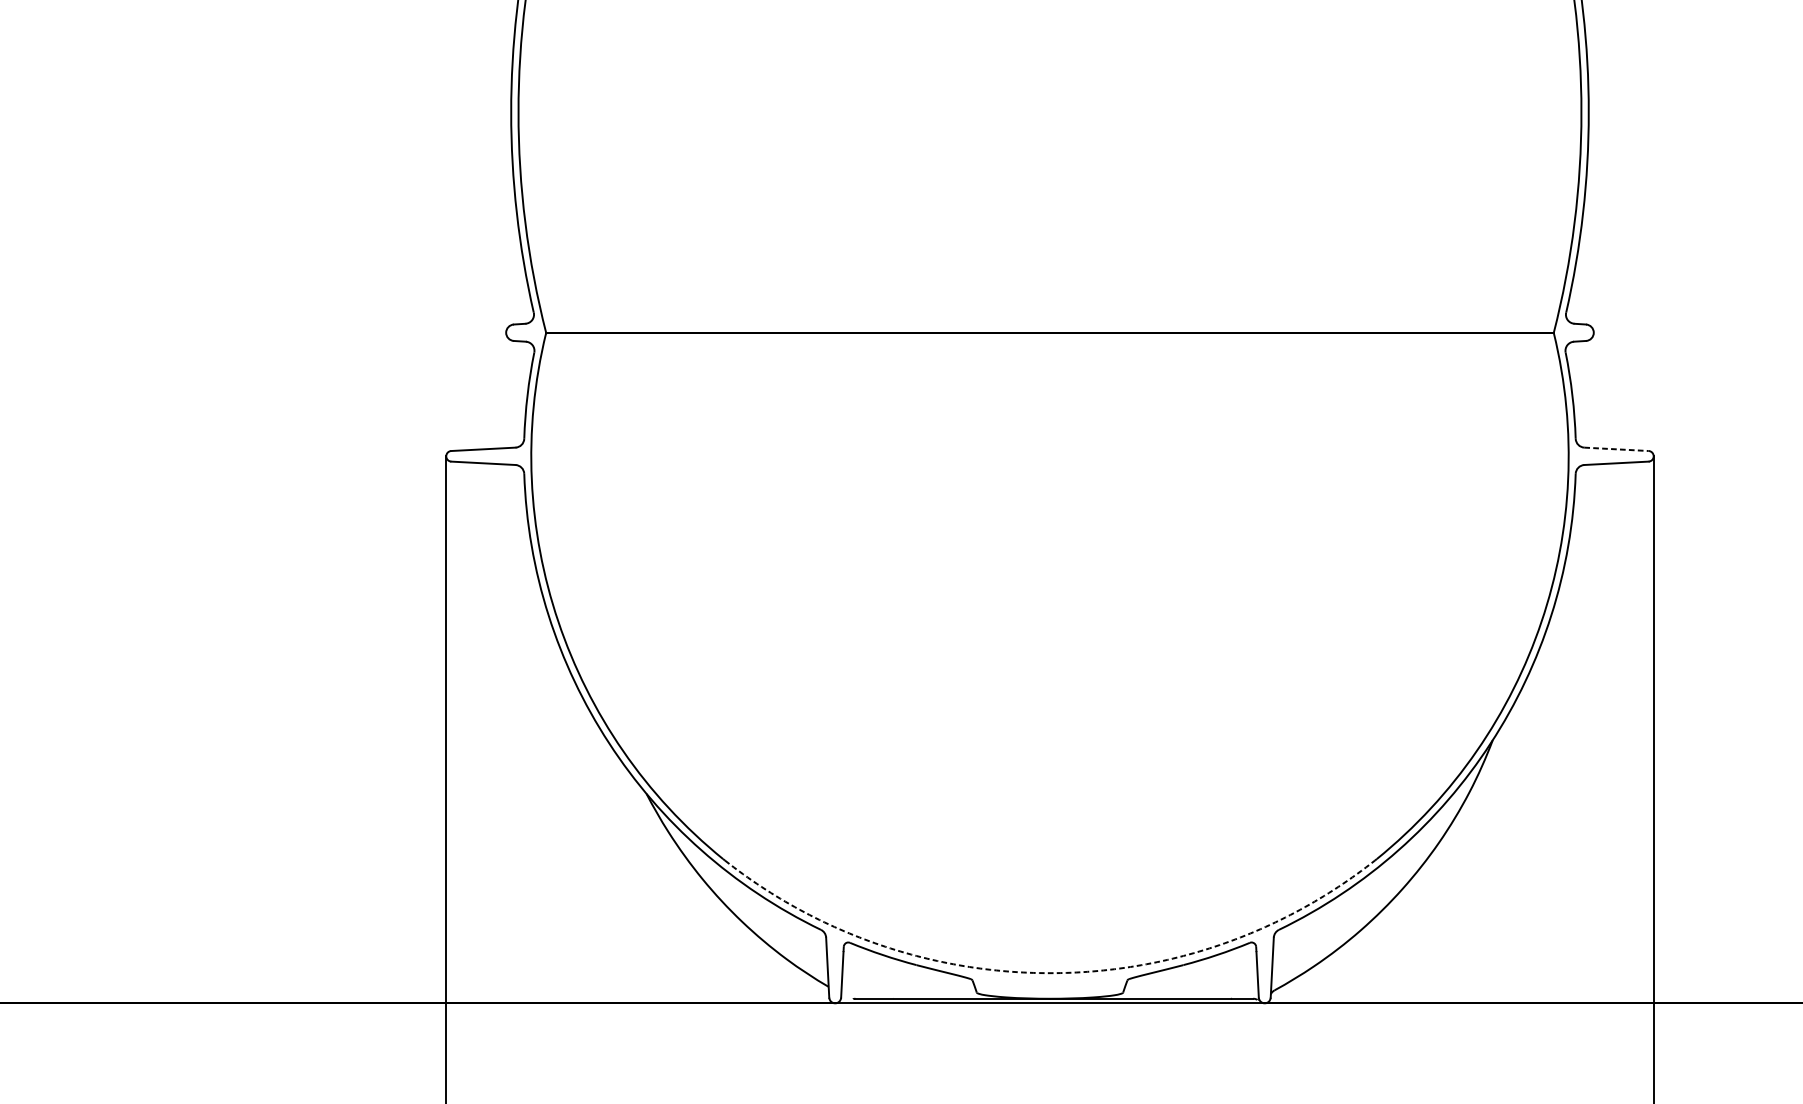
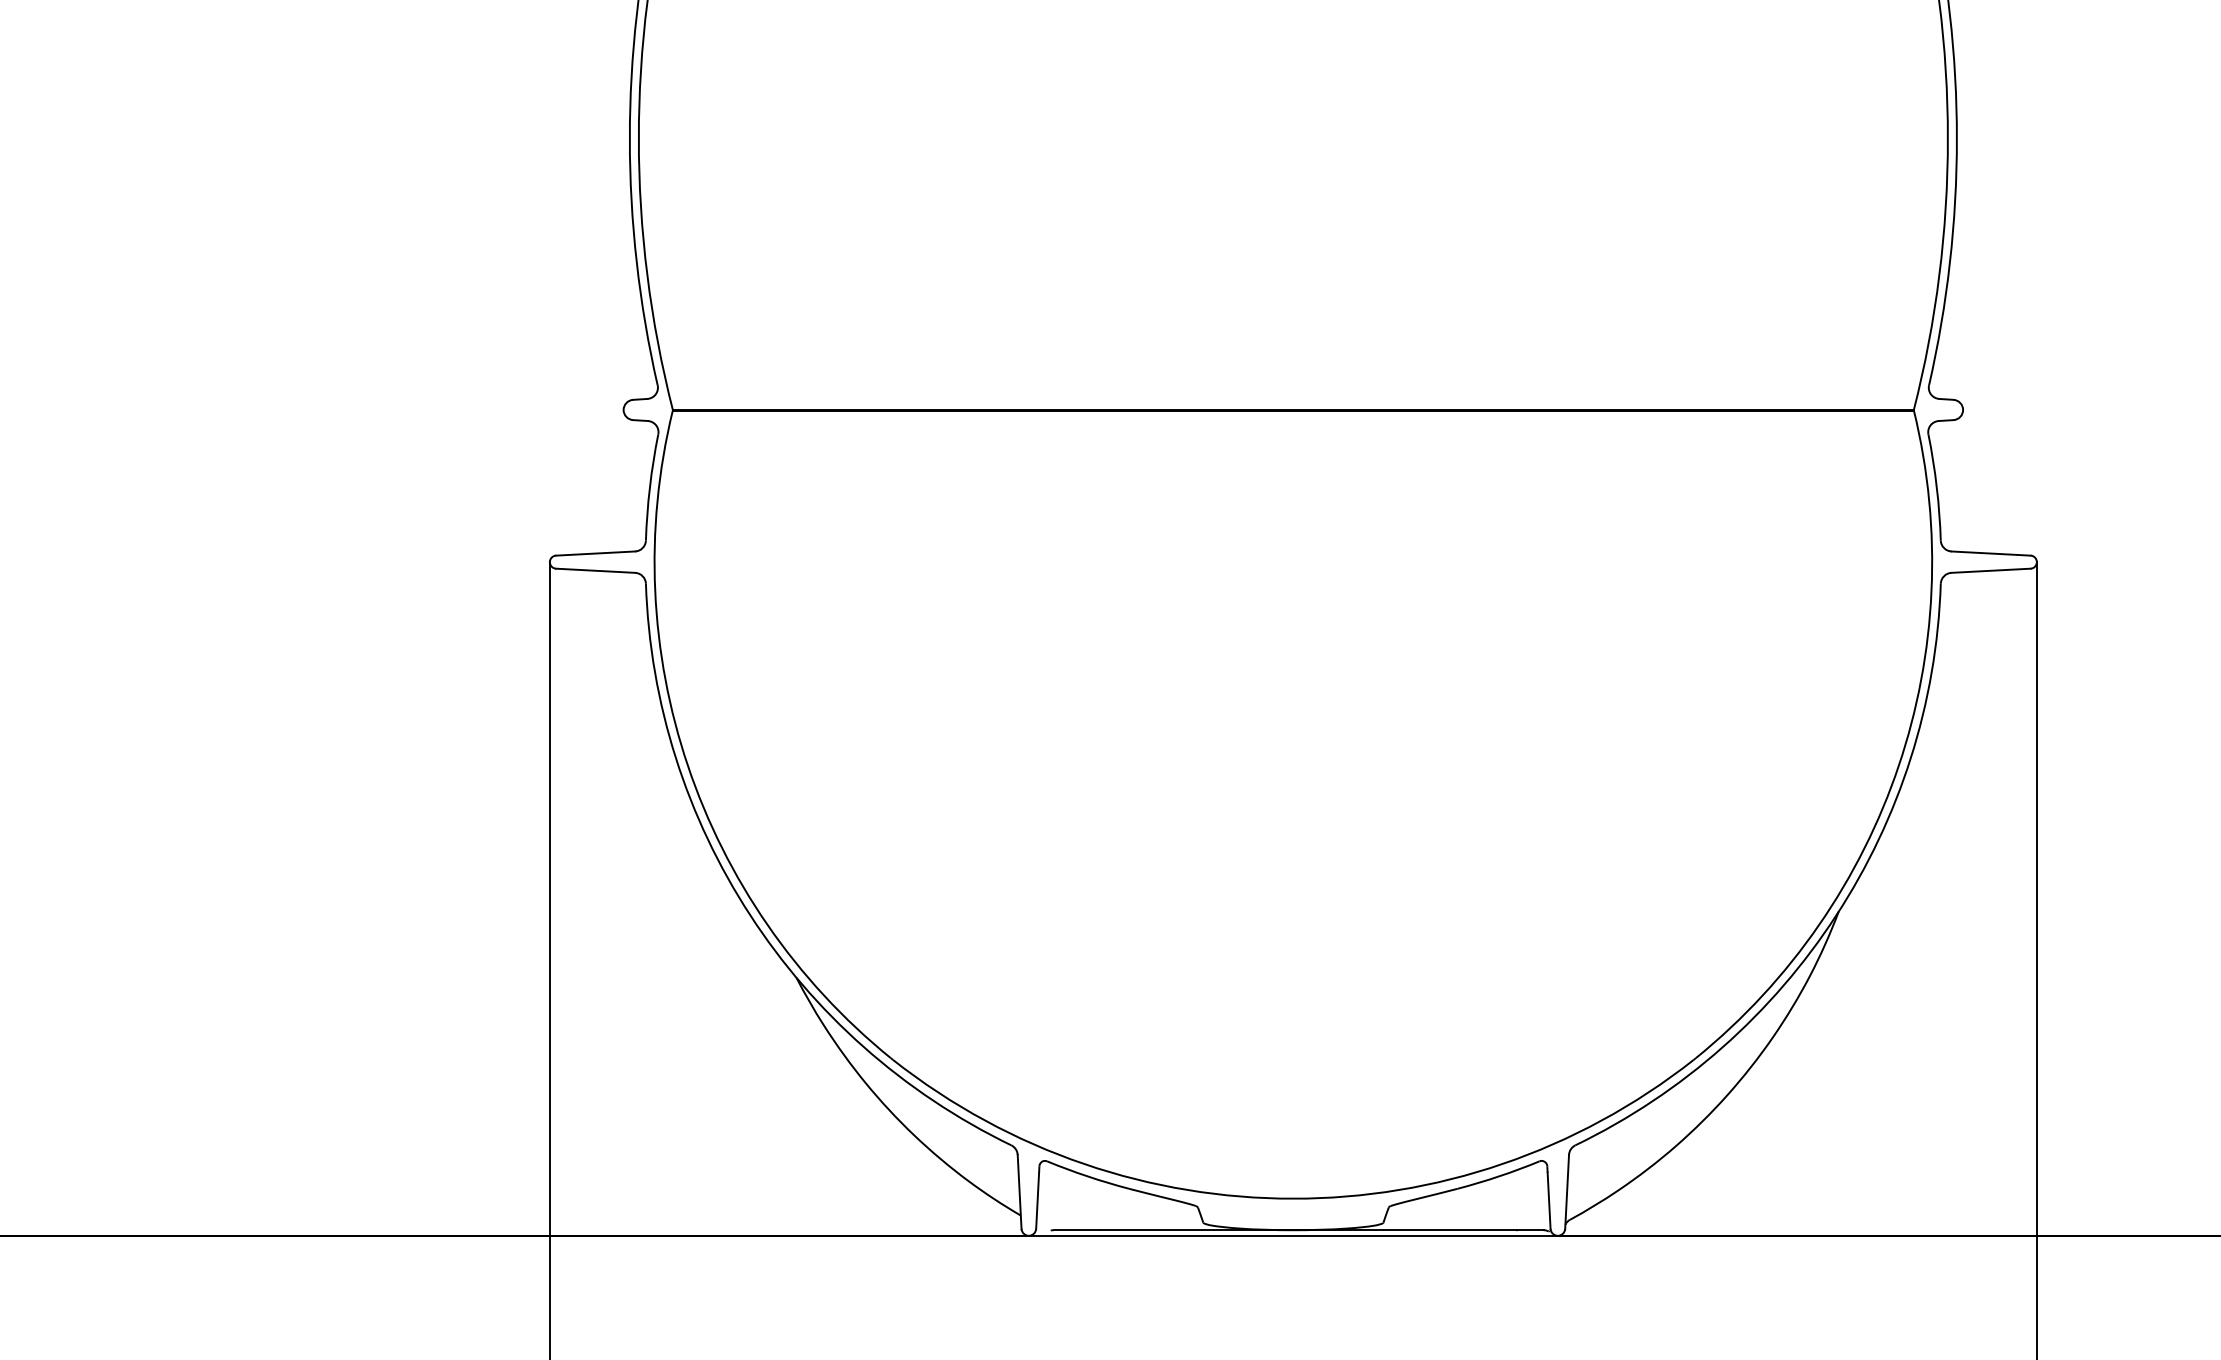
line: (1616, 449) -> (1991, 553), dashed -> solid
arc: (1050, 973) -> (1293, 1198), dashed -> solid

